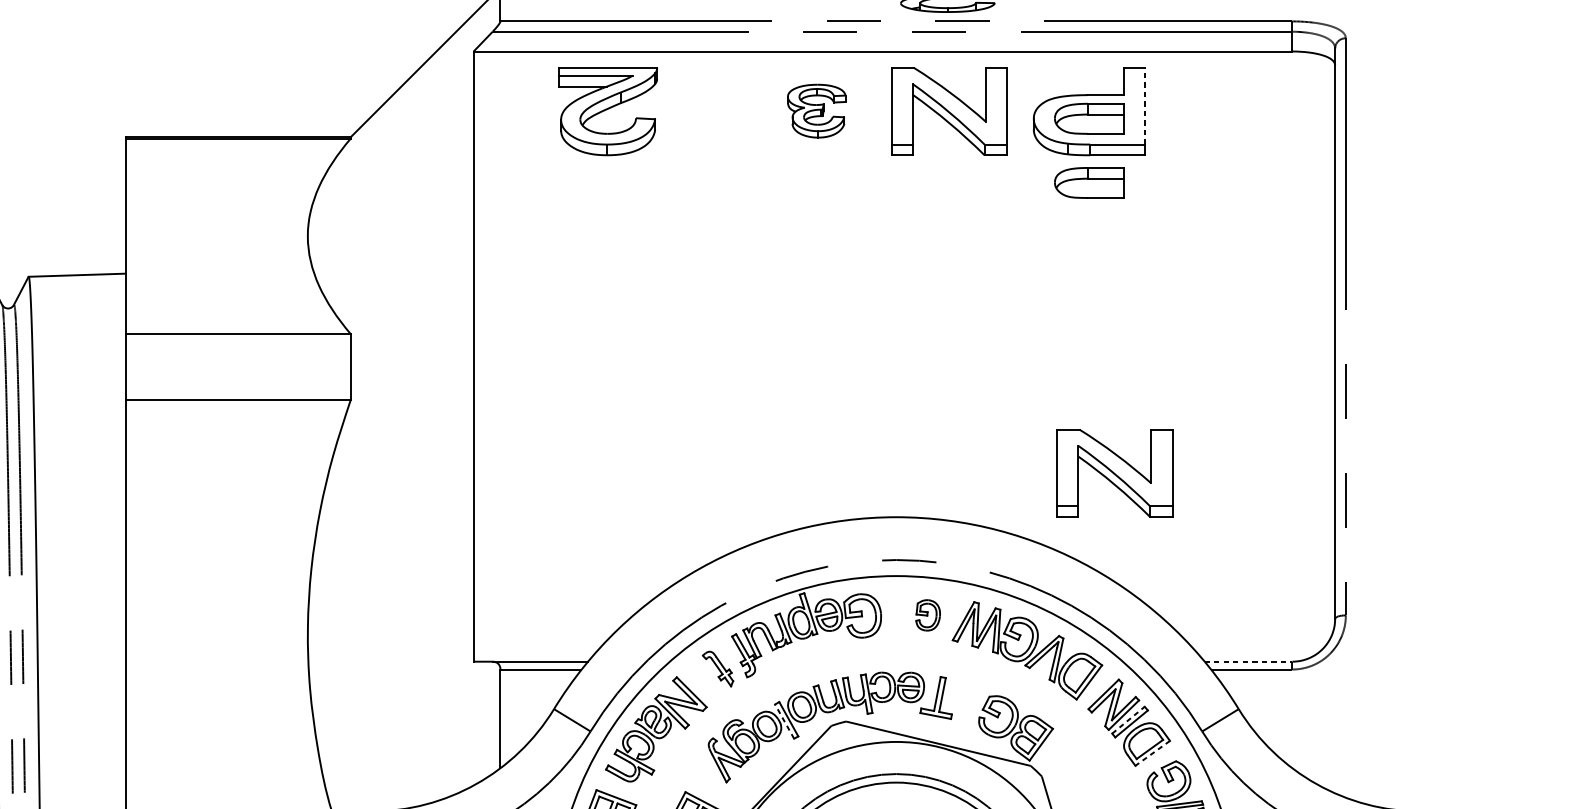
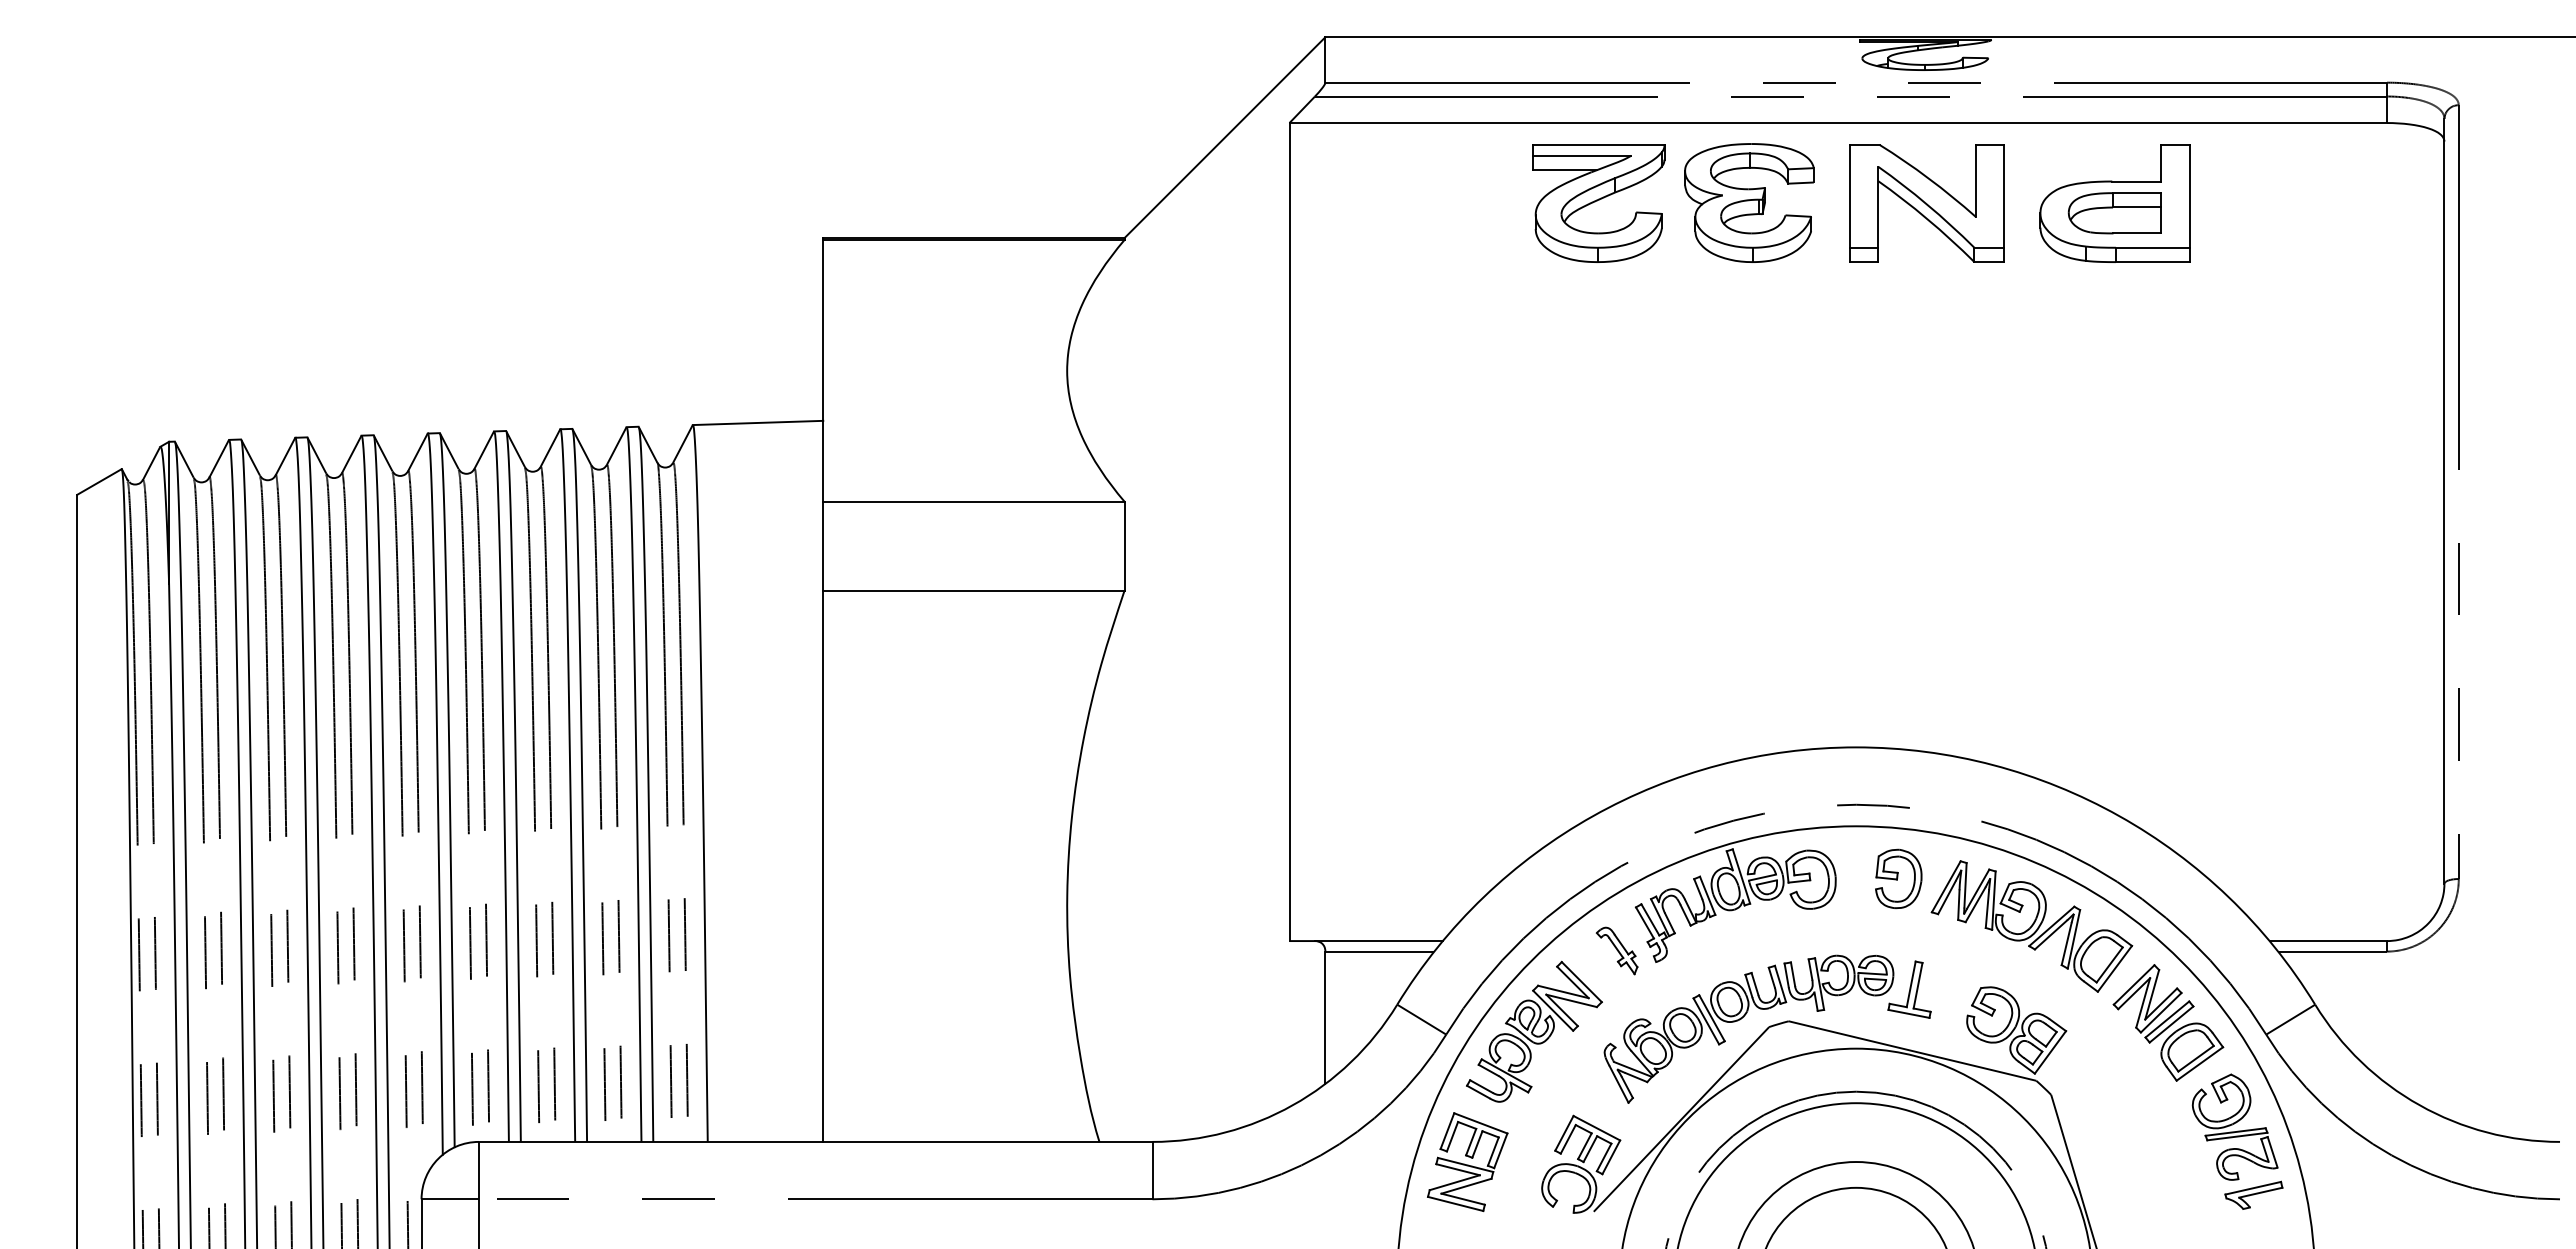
line: (1144, 105) -> (2189, 195), dashed -> solid
part: (816, 110) -> (1749, 202), size x1.67
part: (607, 111) -> (1598, 203), moved
part: (1089, 183) -> (2114, 299), removed
part: (1114, 473) -> (2148, 688), removed
part: (927, 615) -> (1898, 878), size x1.43
line: (1248, 662) -> (2328, 941), dashed -> solid
line: (784, 720) -> (1706, 1020), dashed -> solid
line: (1128, 720) -> (2167, 1019), dashed -> solid
line: (1152, 753) -> (2199, 1063), dashed -> solid

